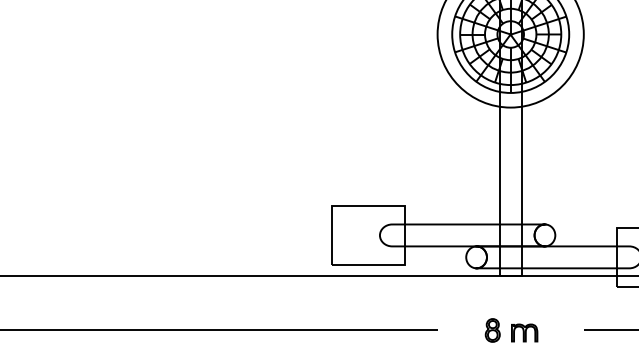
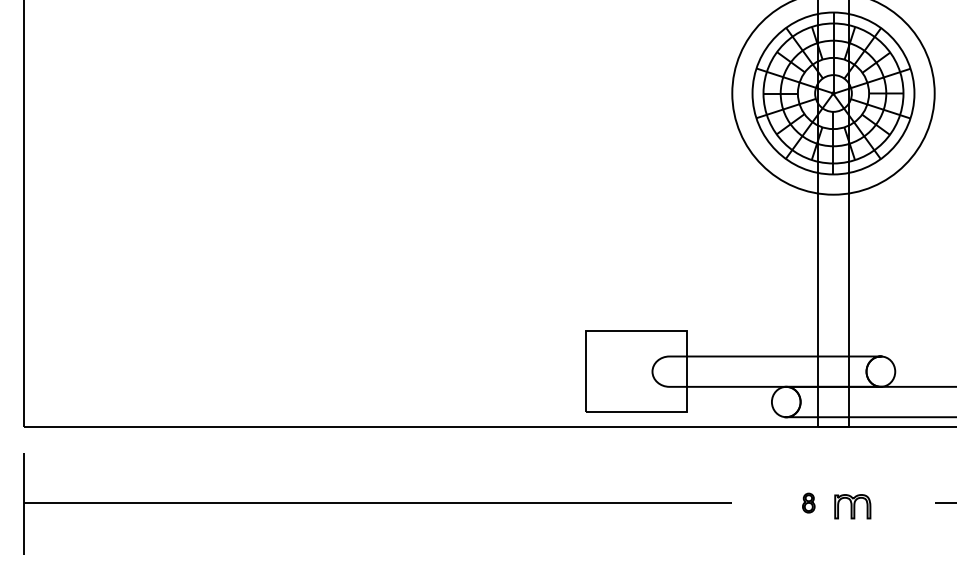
part: (492, 329) -> (808, 502), size x0.6

